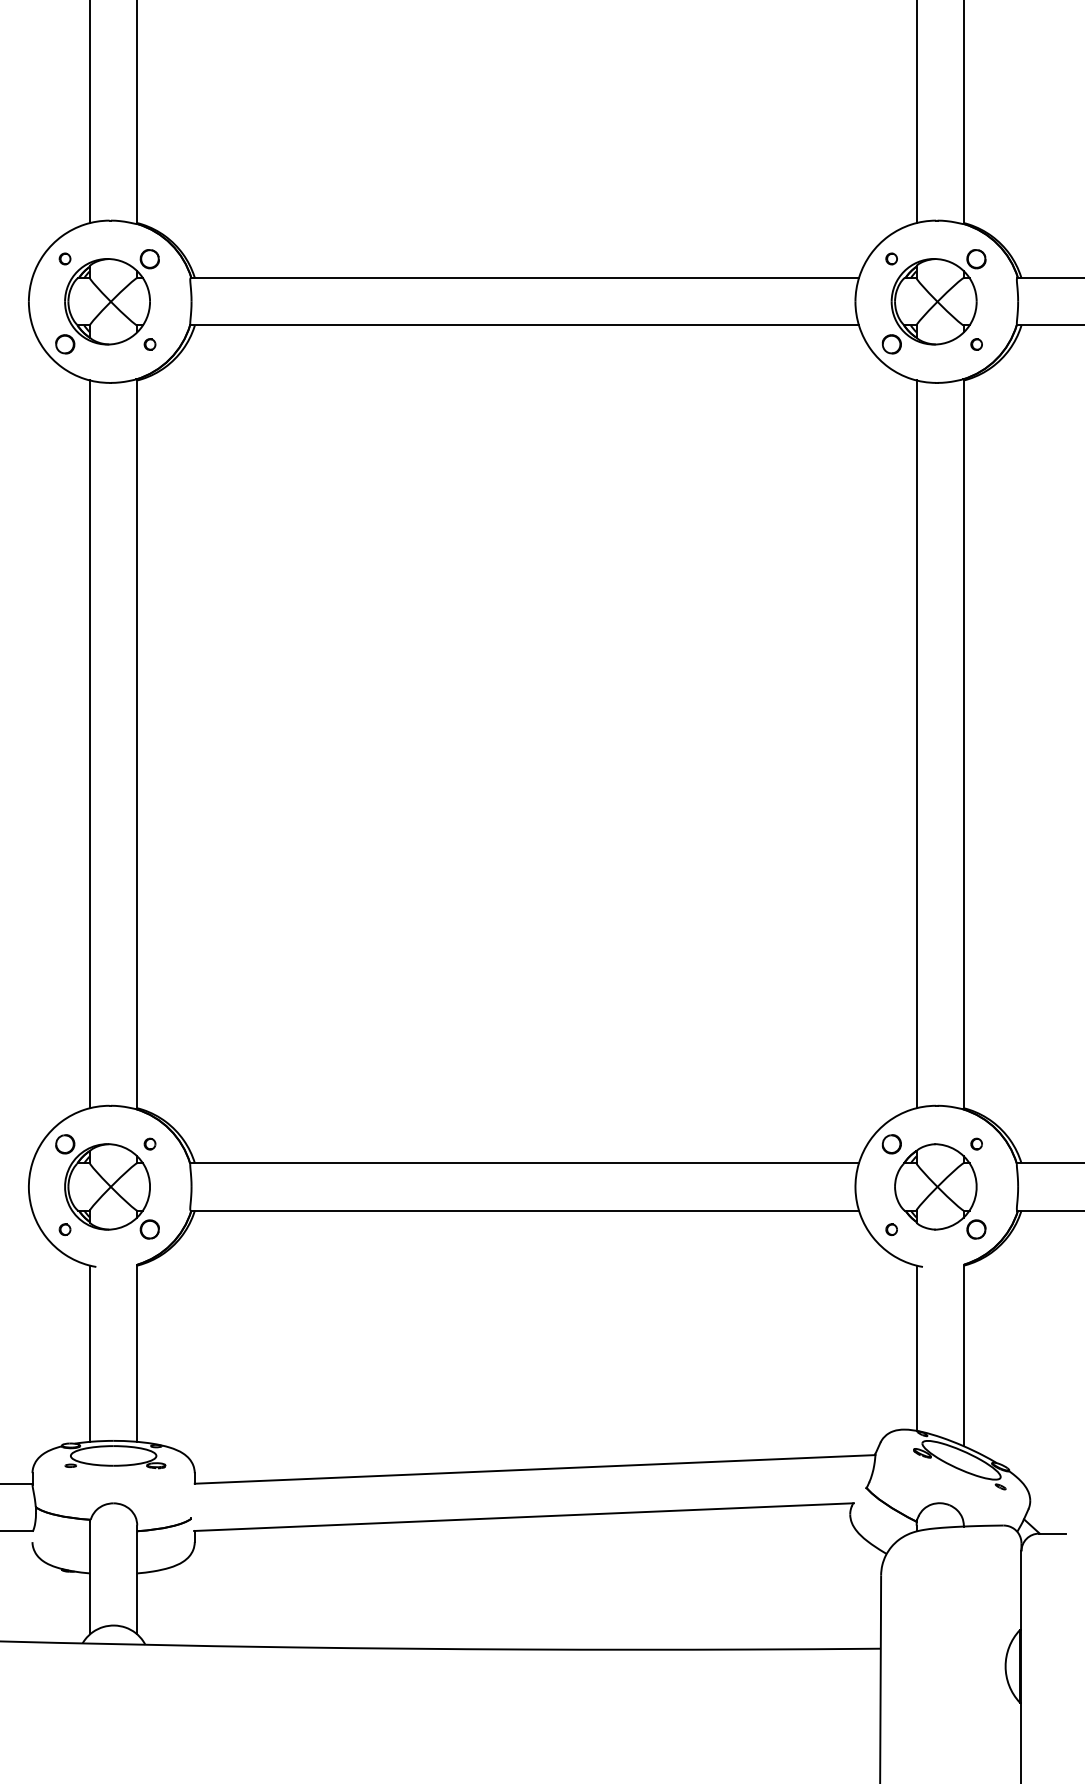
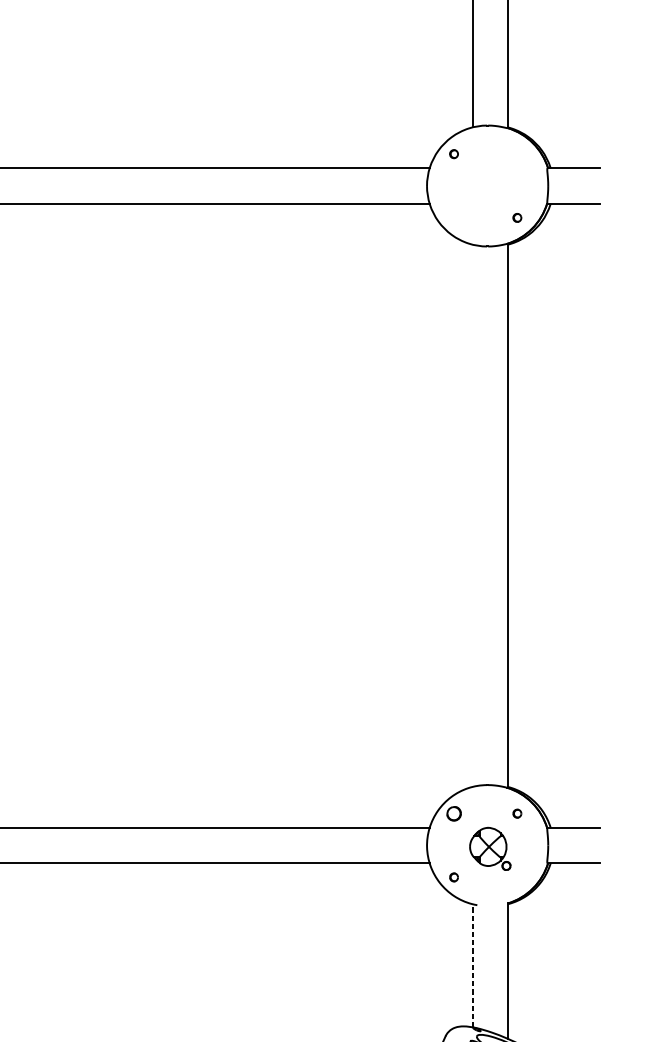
part: (933, 301) -> (485, 185), removed
line: (916, 744) -> (472, 515), removed
part: (940, 1191) -> (490, 848), size x0.6
line: (916, 1348) -> (472, 965), solid -> dashed

